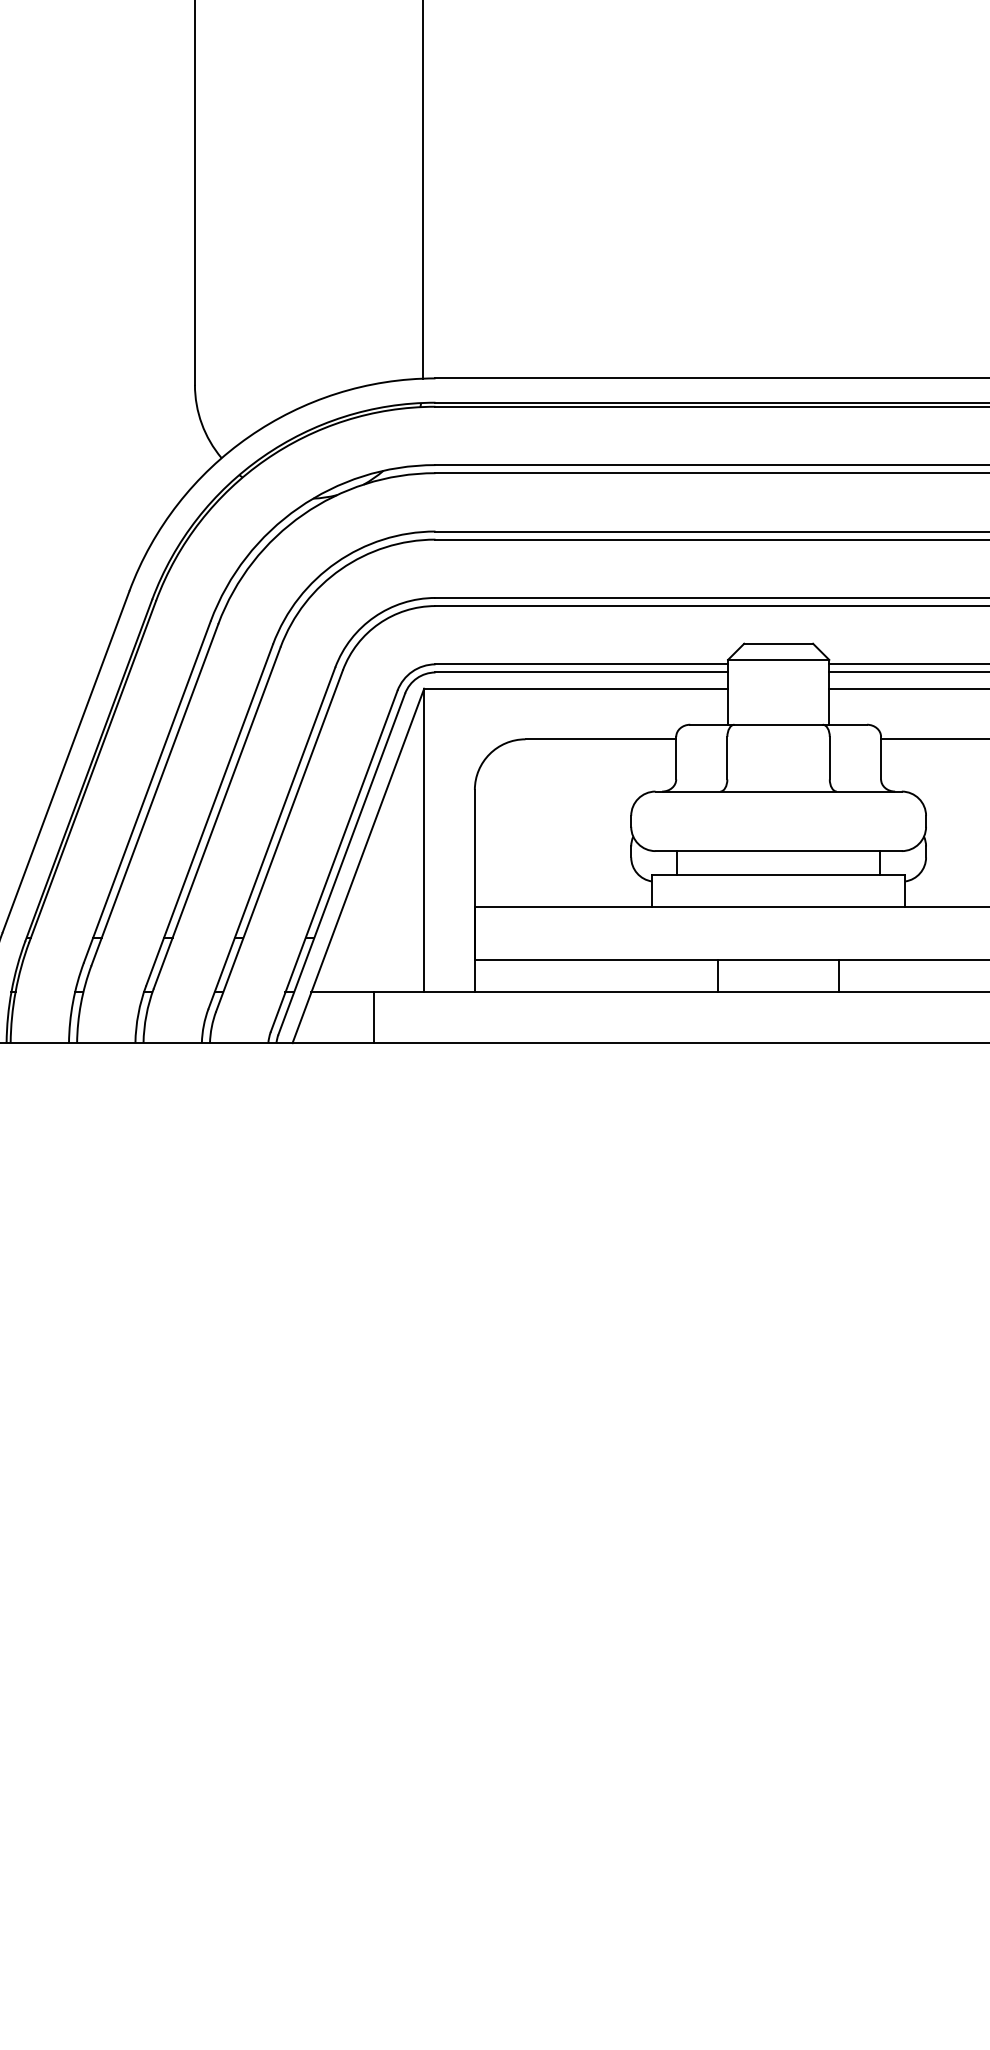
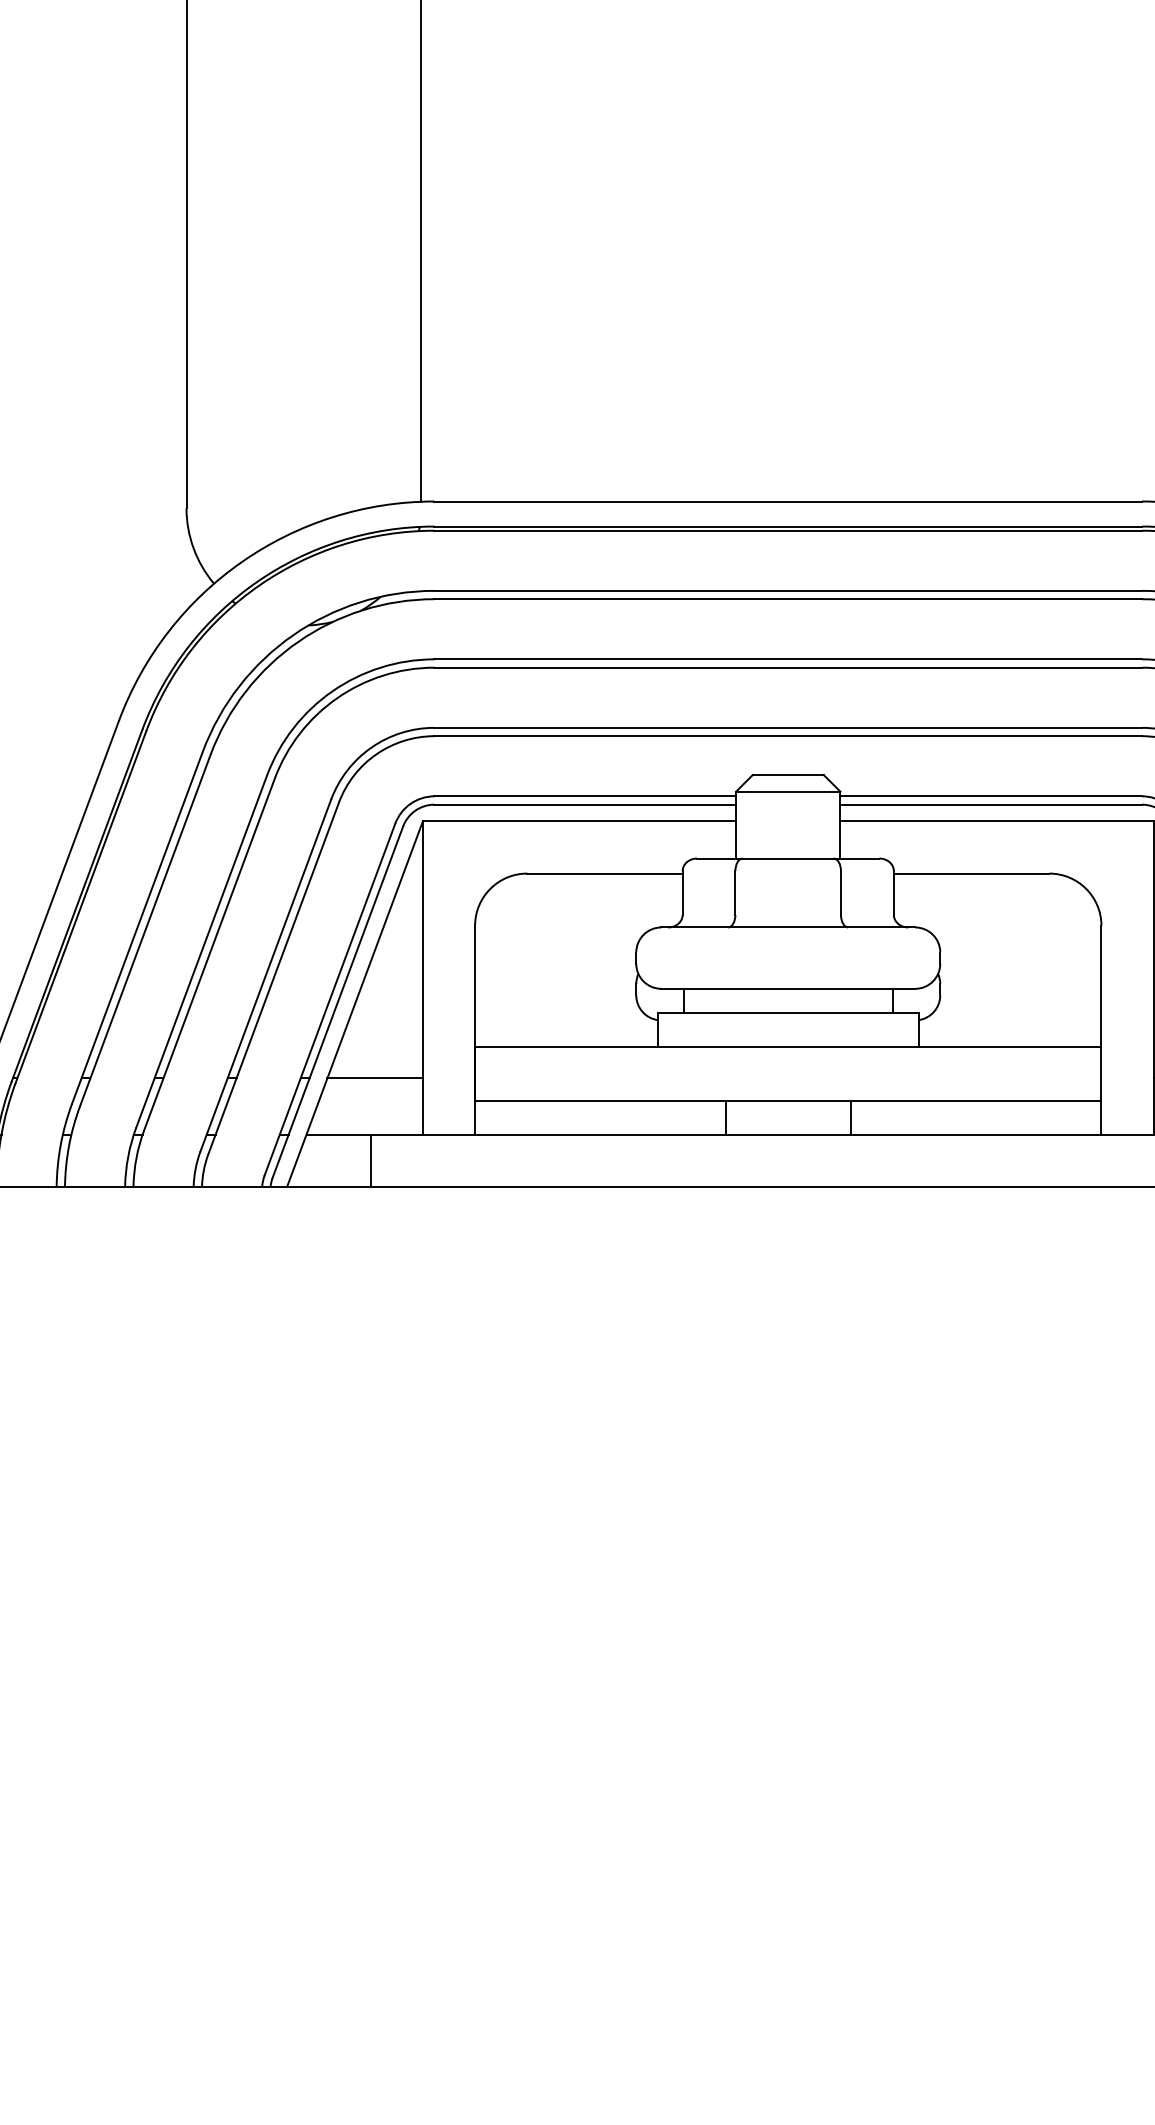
line: (377, 938) -> (374, 1078), added

